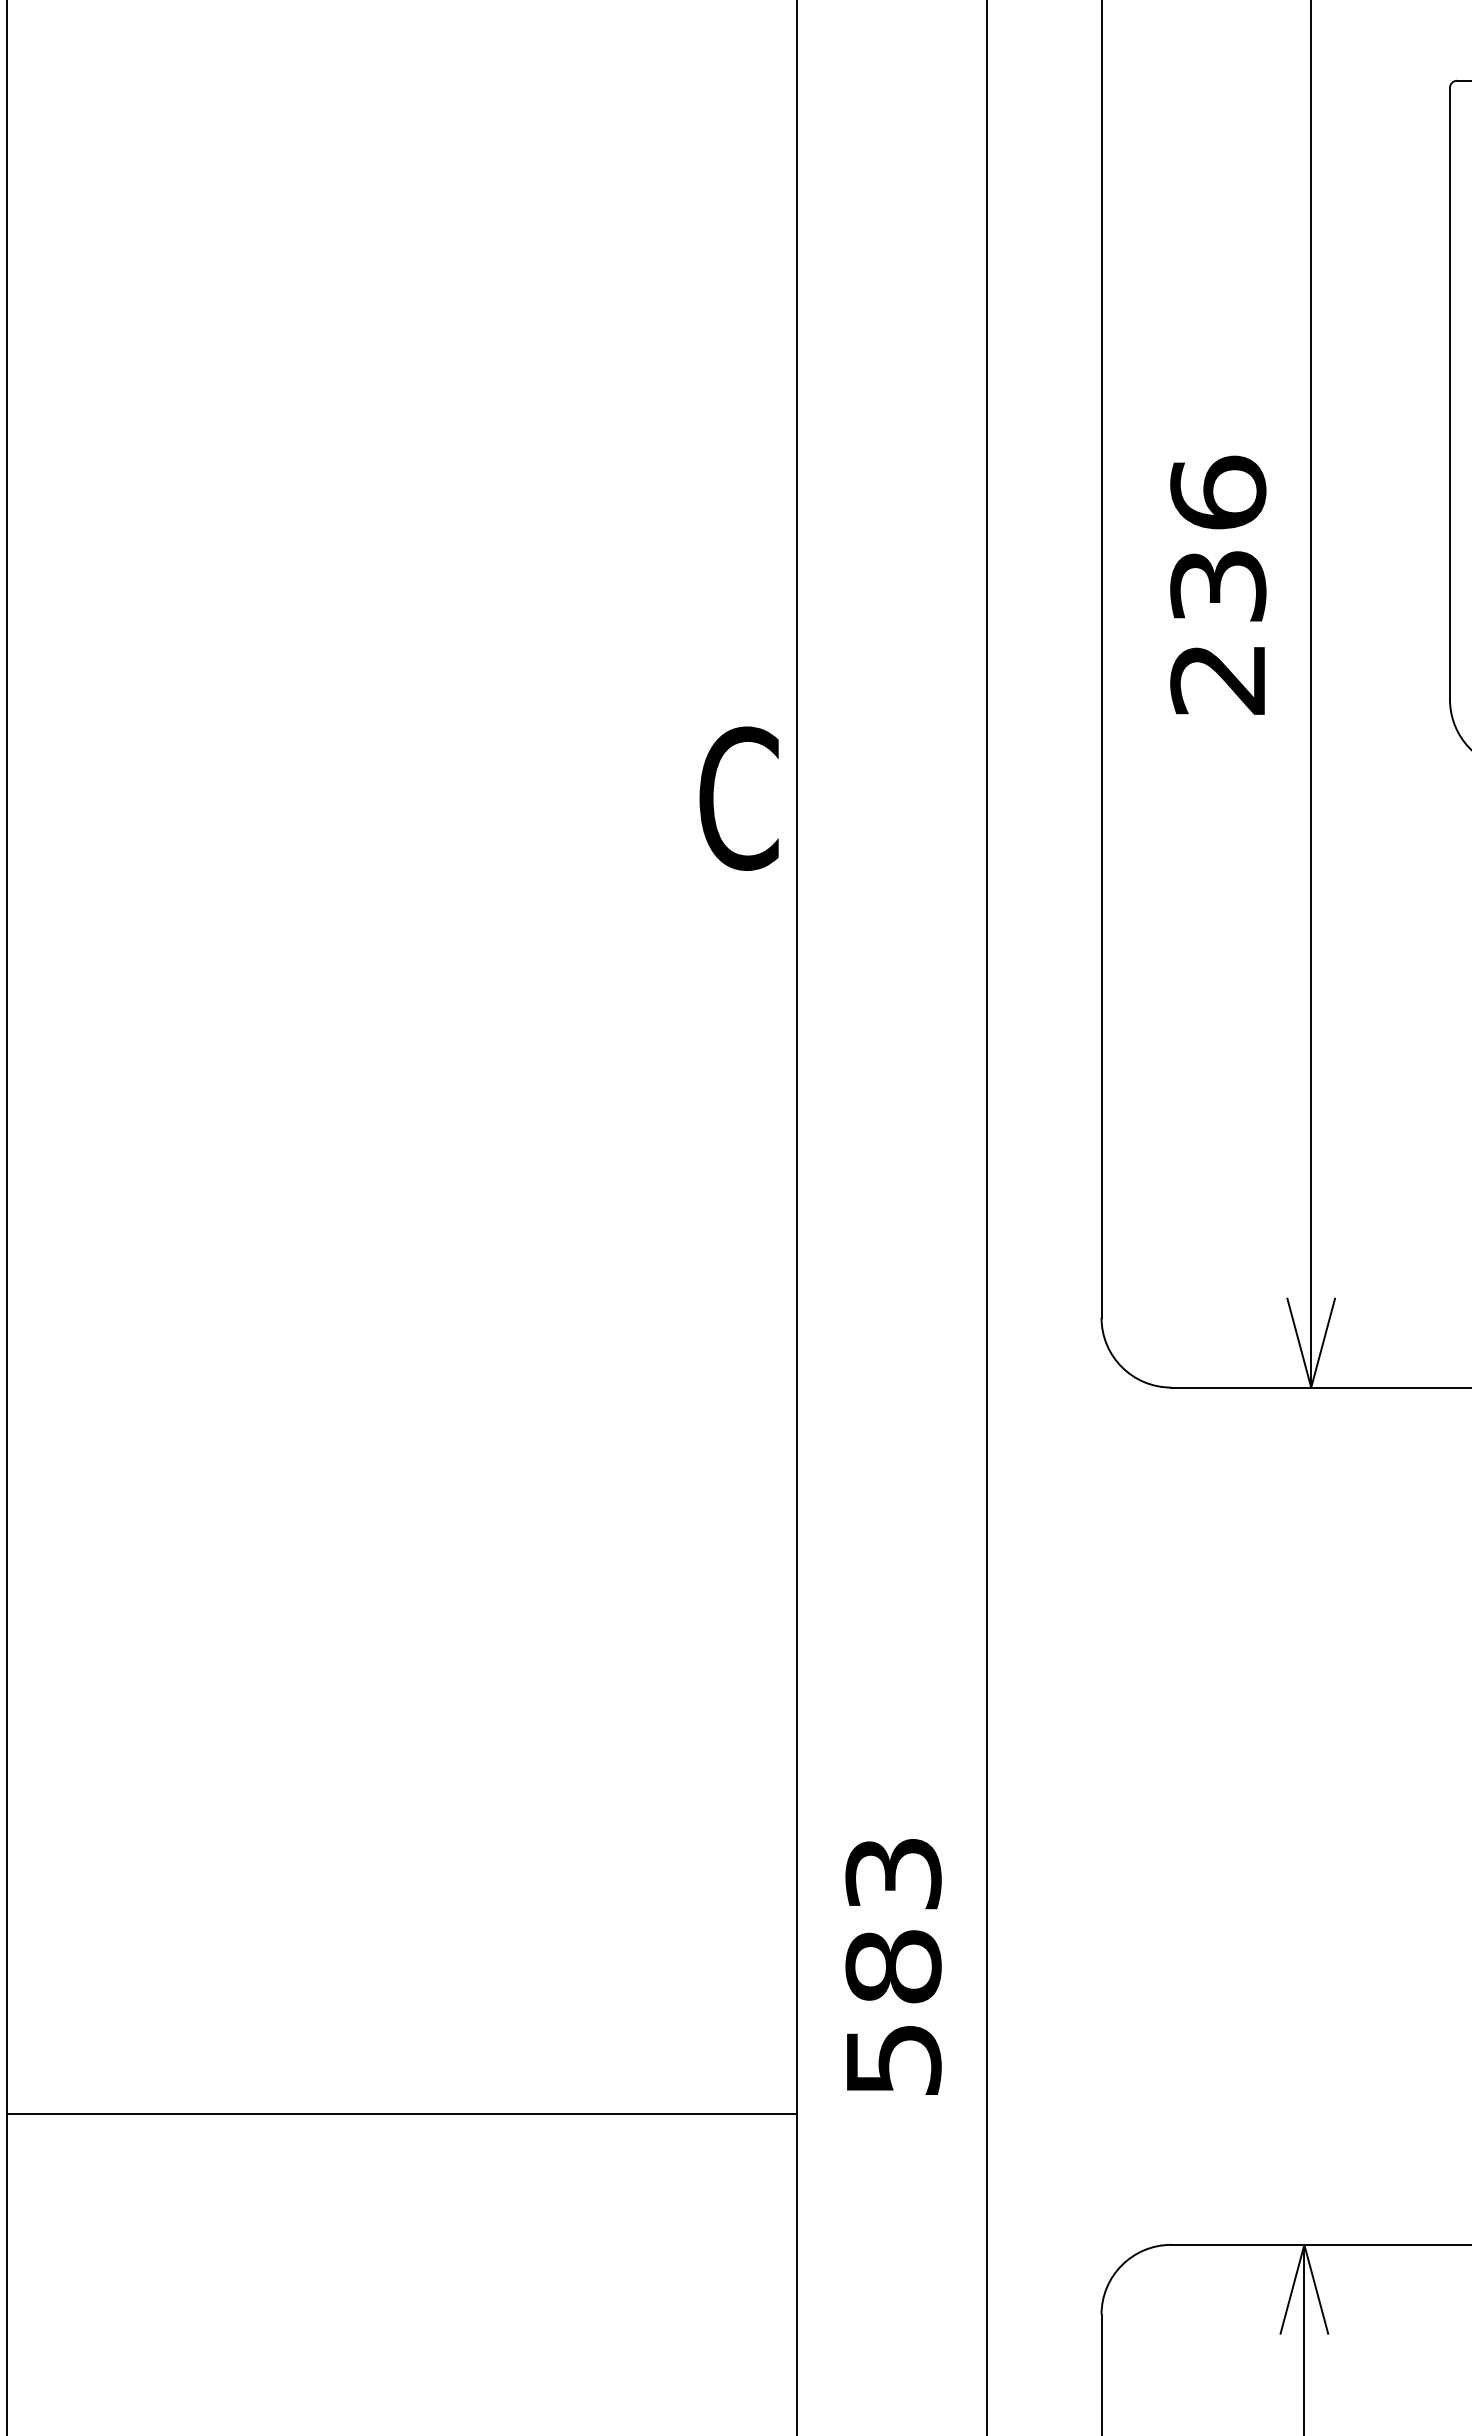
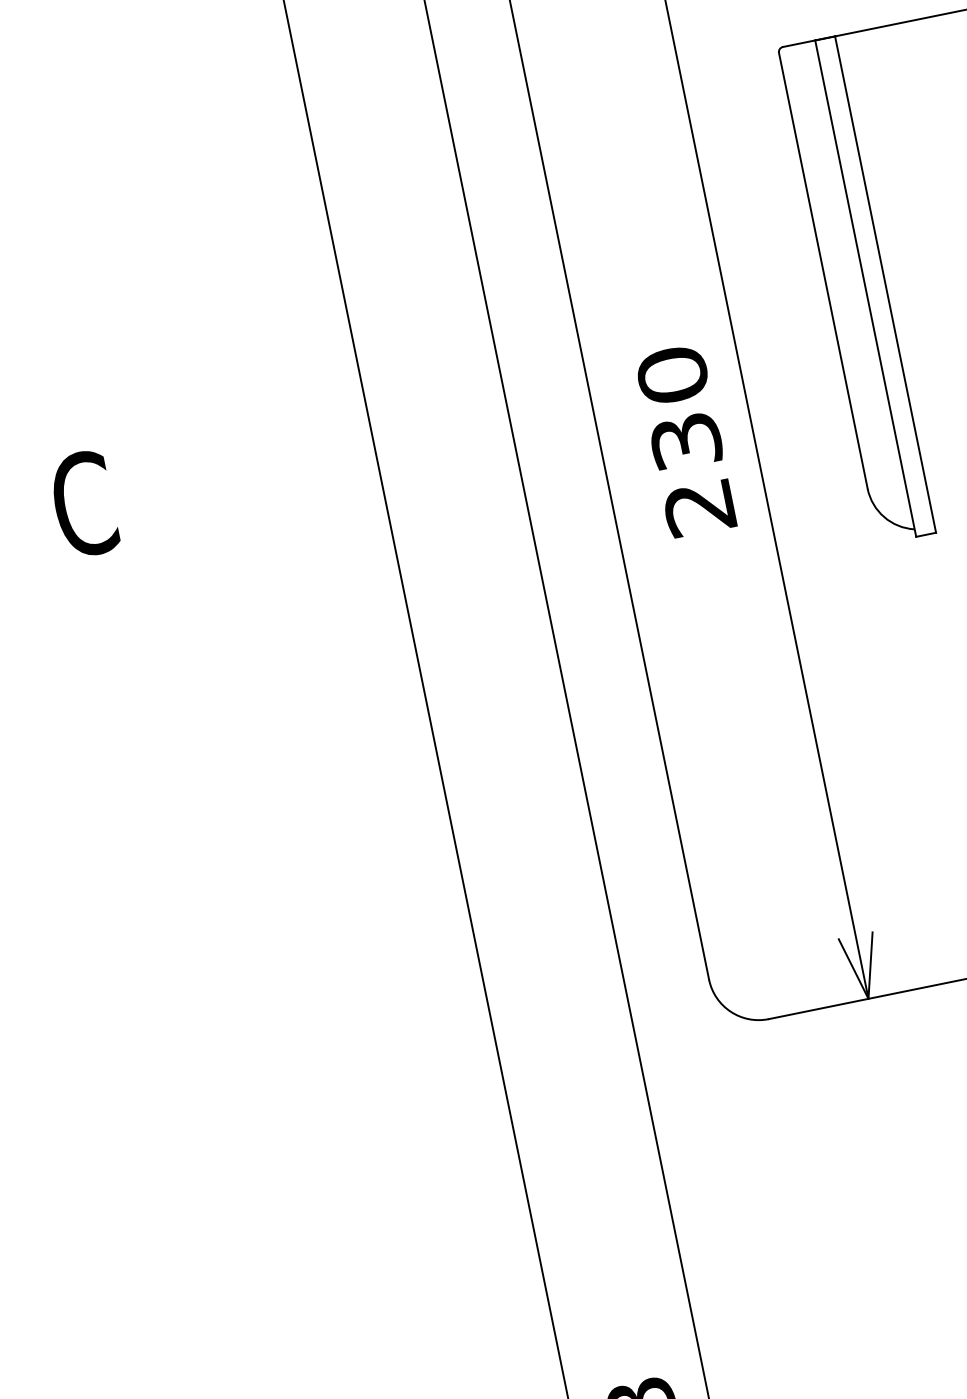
text: (1218, 492) -> (672, 374), 236 -> 230
text: (738, 798) -> (83, 504), moved

